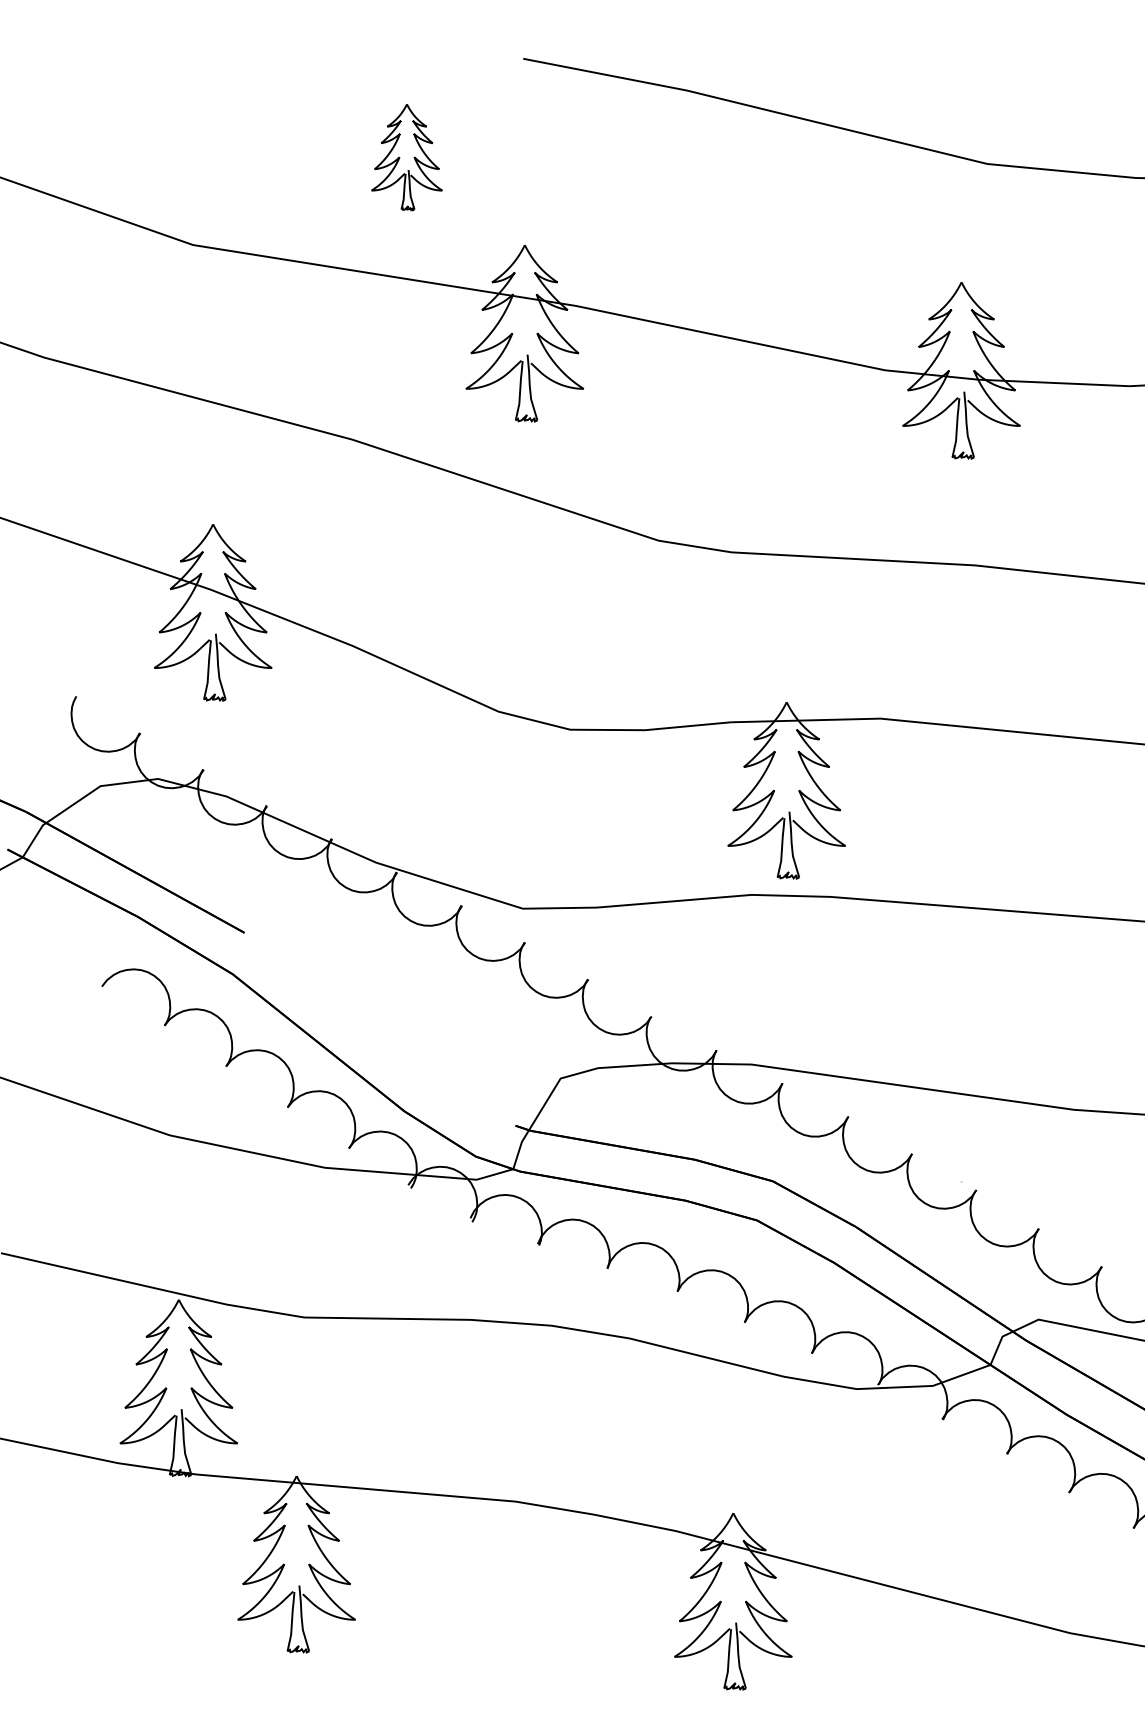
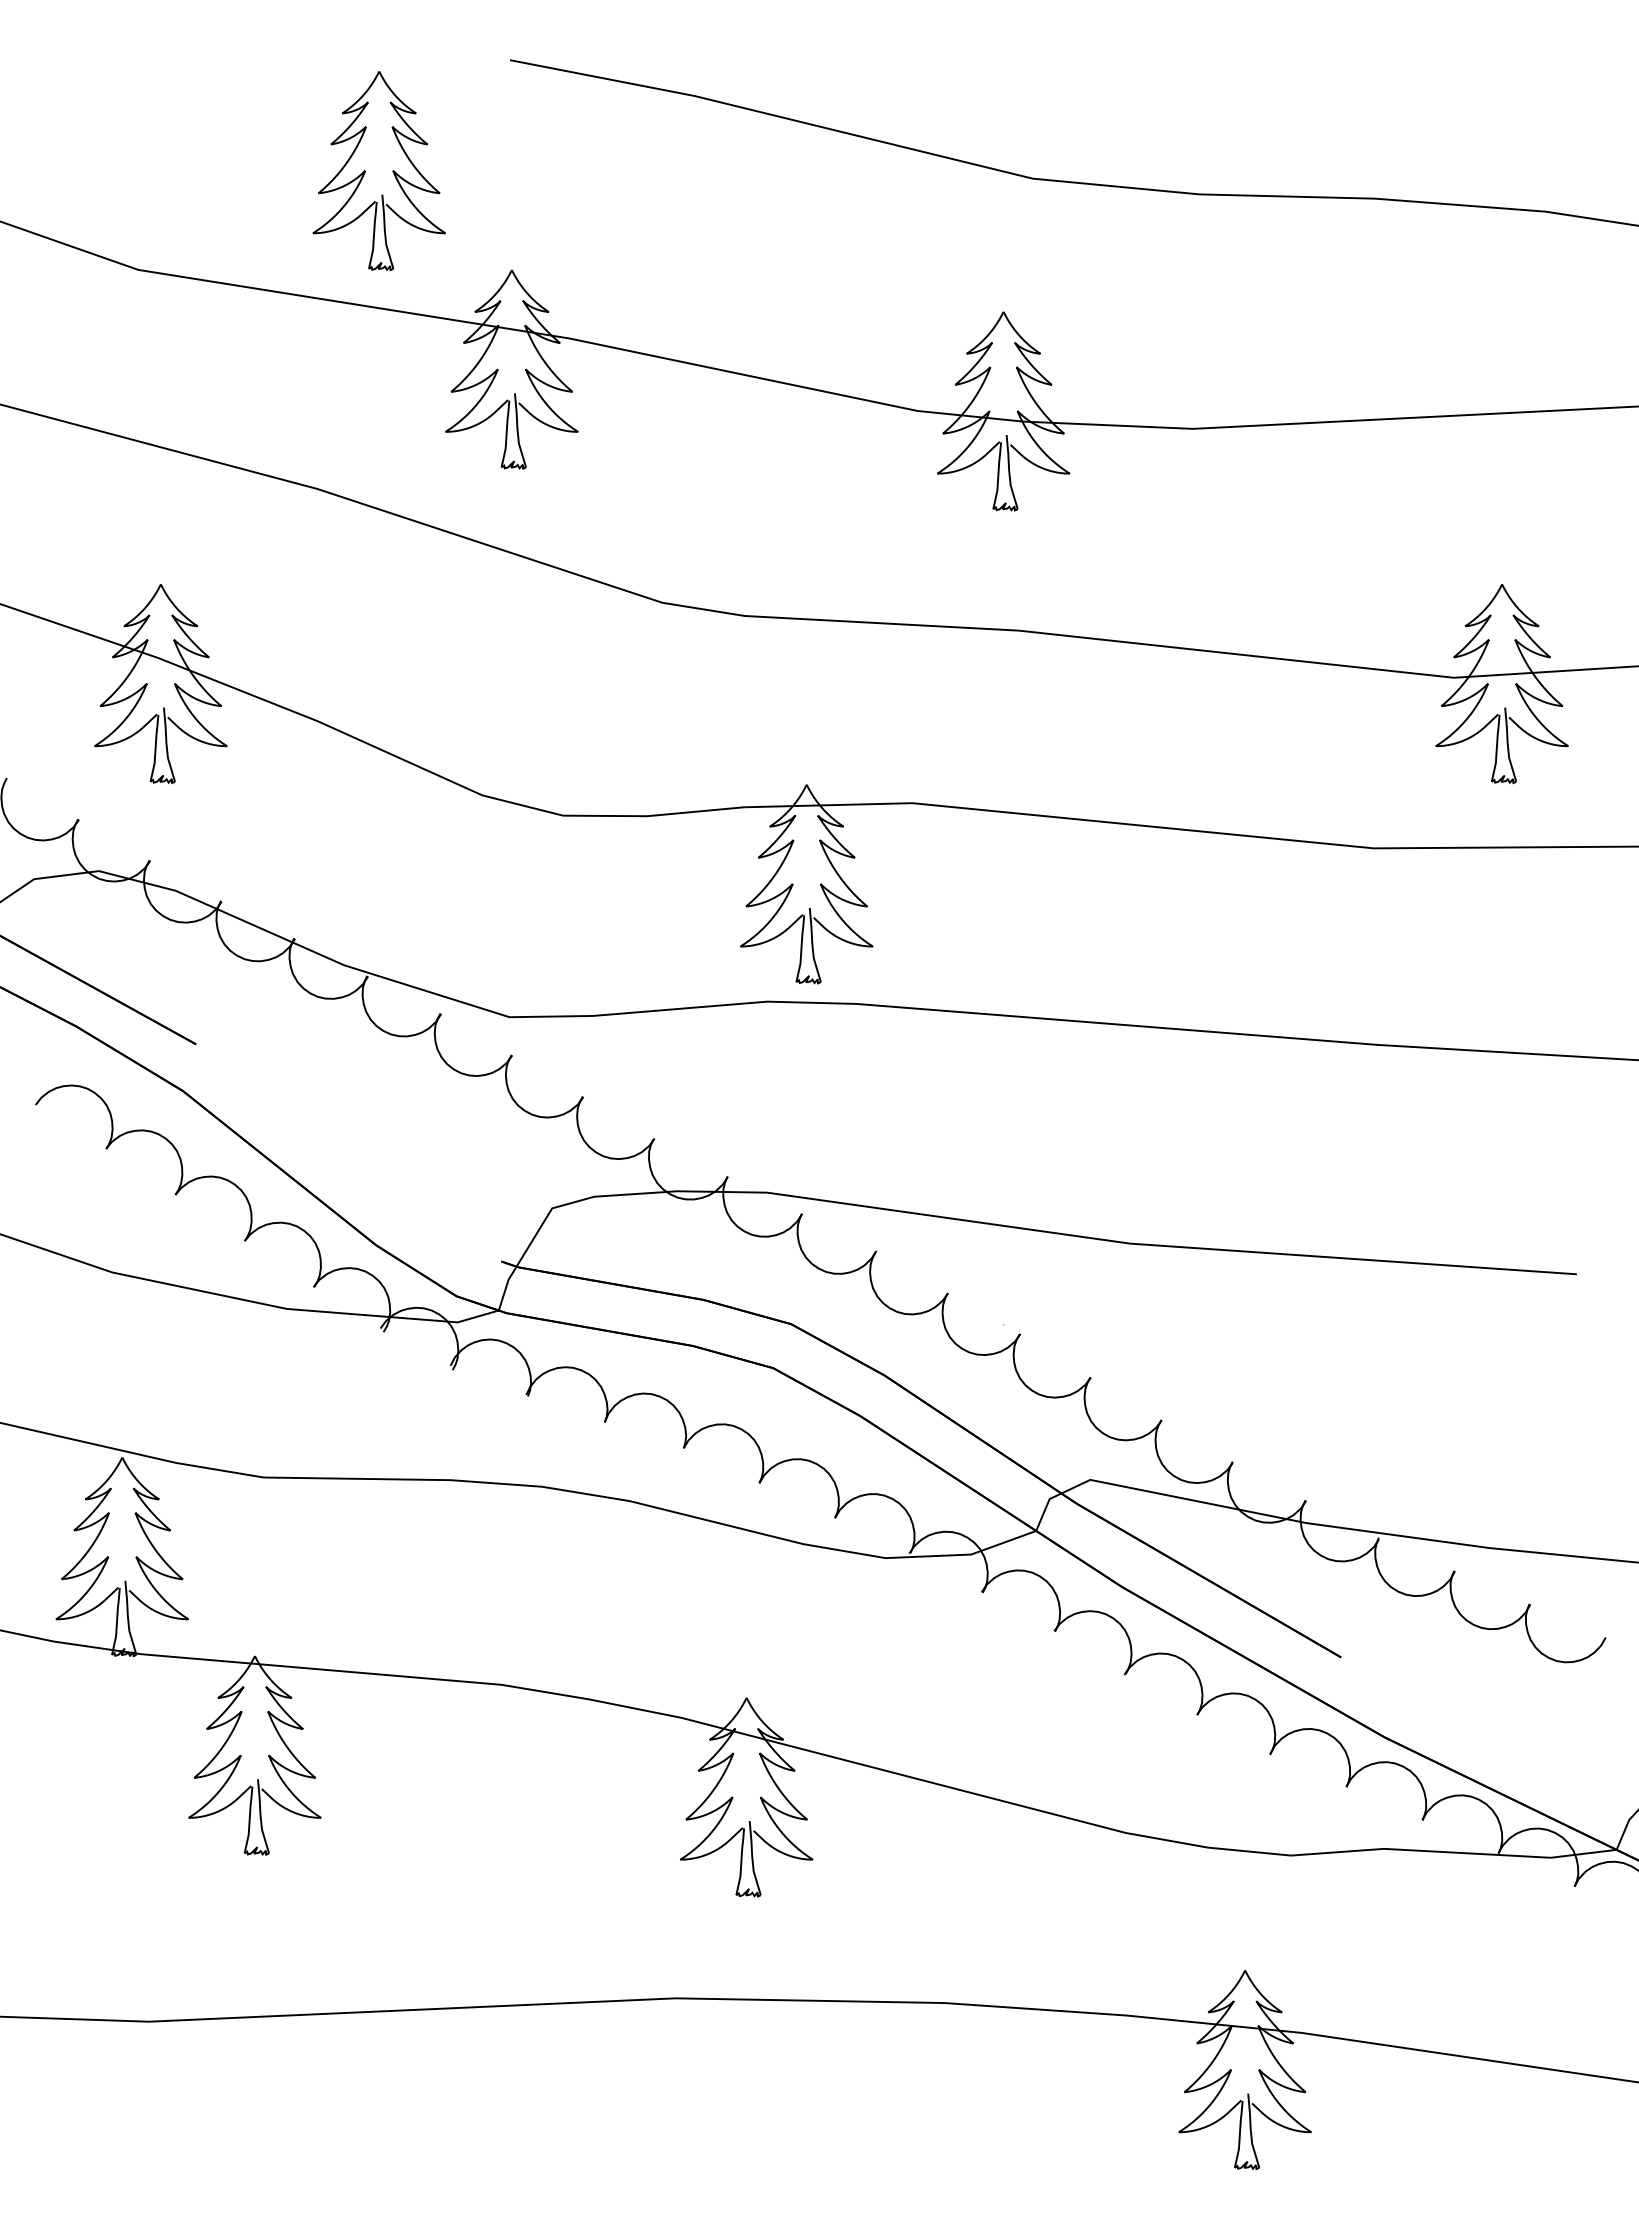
part: (406, 157) -> (378, 171), size x1.67

